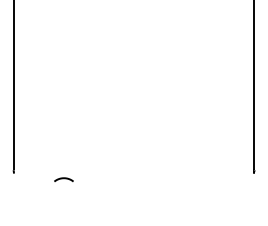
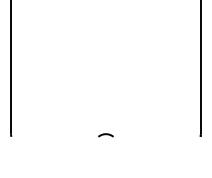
curve: (63, 179) -> (105, 135), moved

